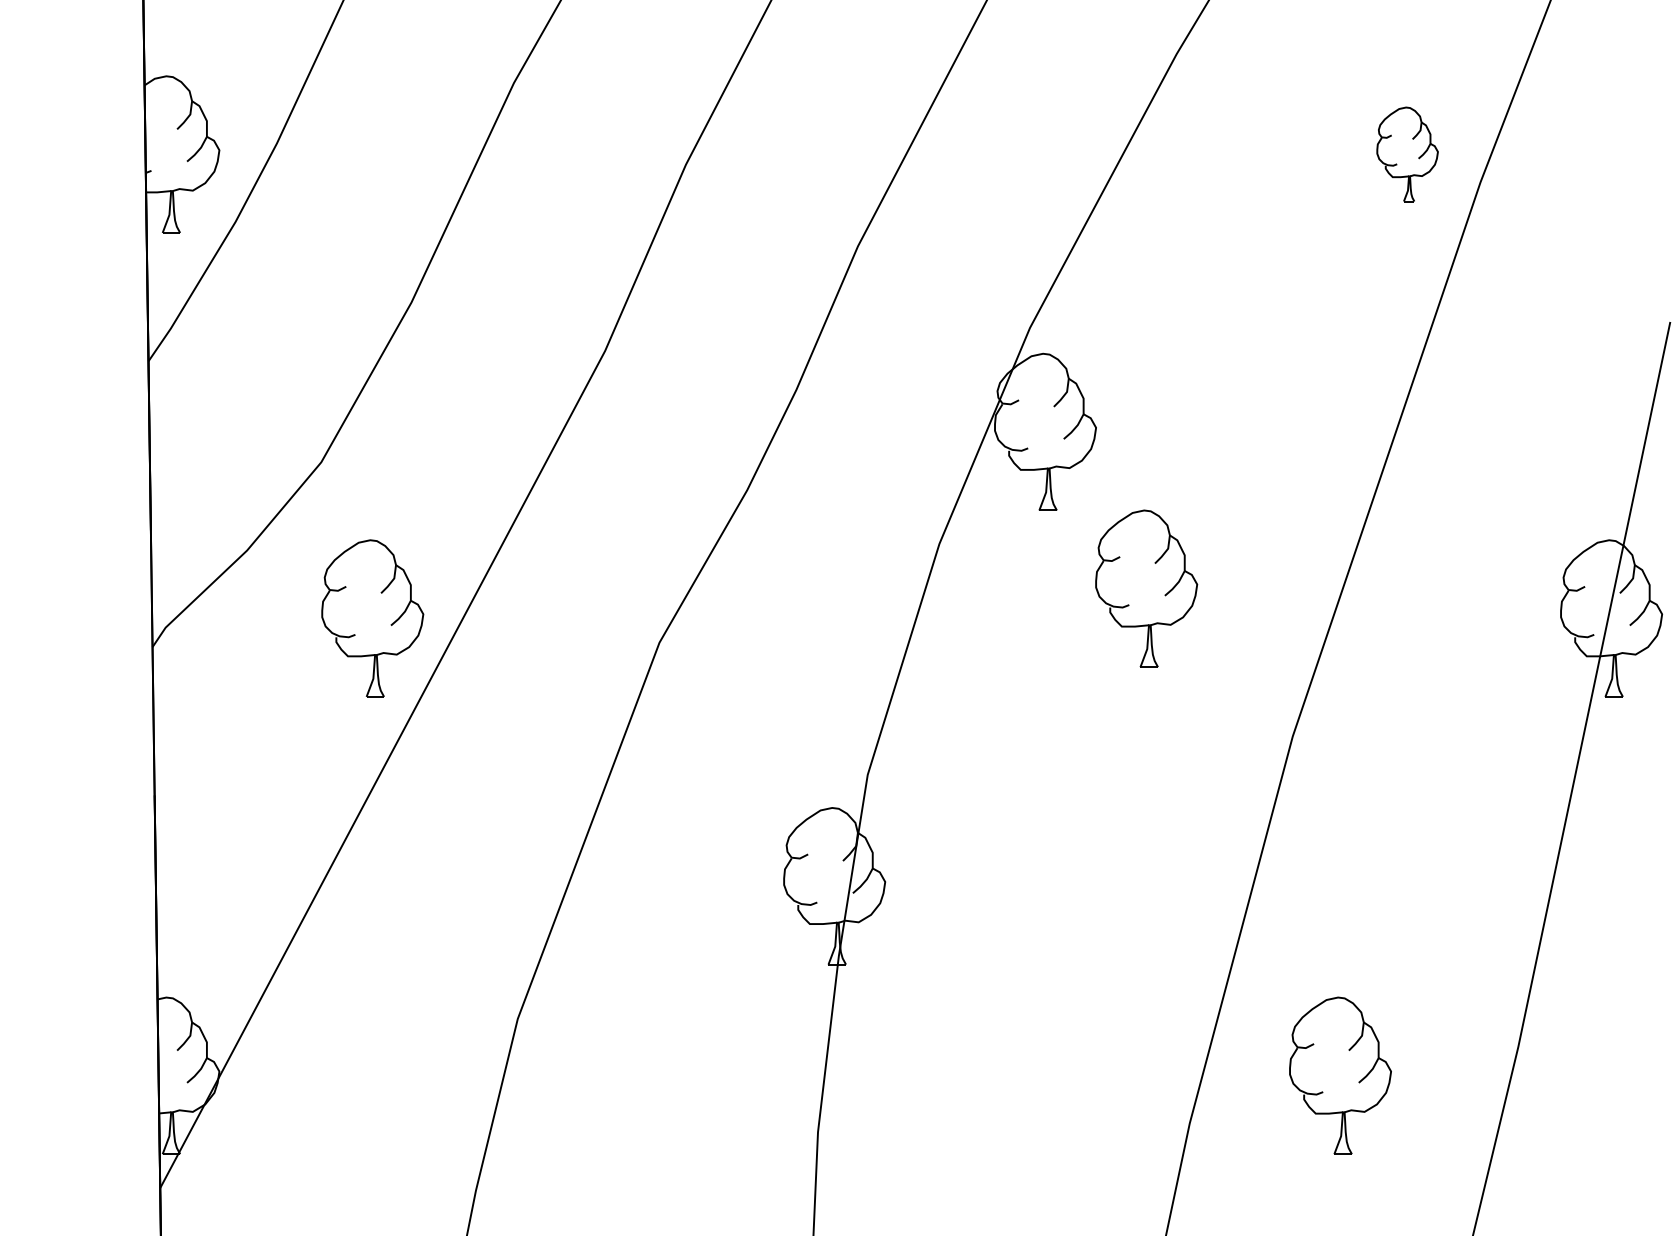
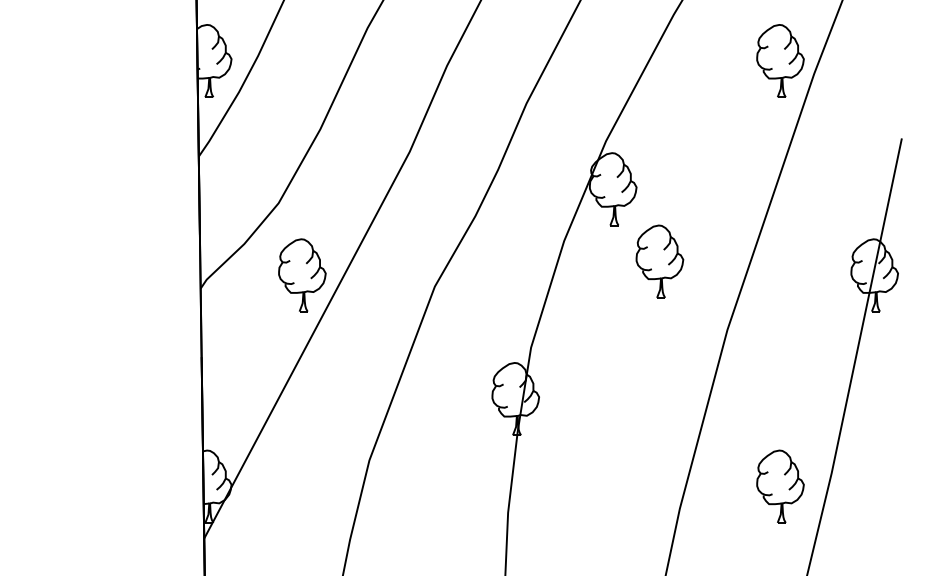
part: (1407, 153) -> (780, 60), size x1.67
part: (1340, 1075) -> (780, 486), moved

